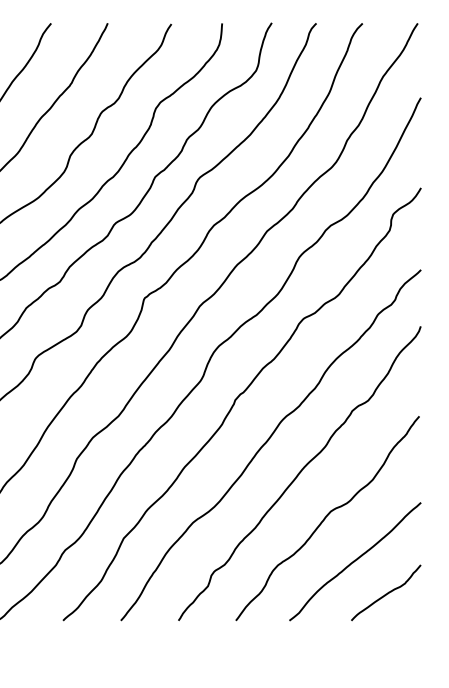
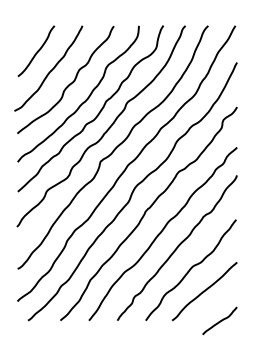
curve: (385, 592) -> (219, 320), moved

